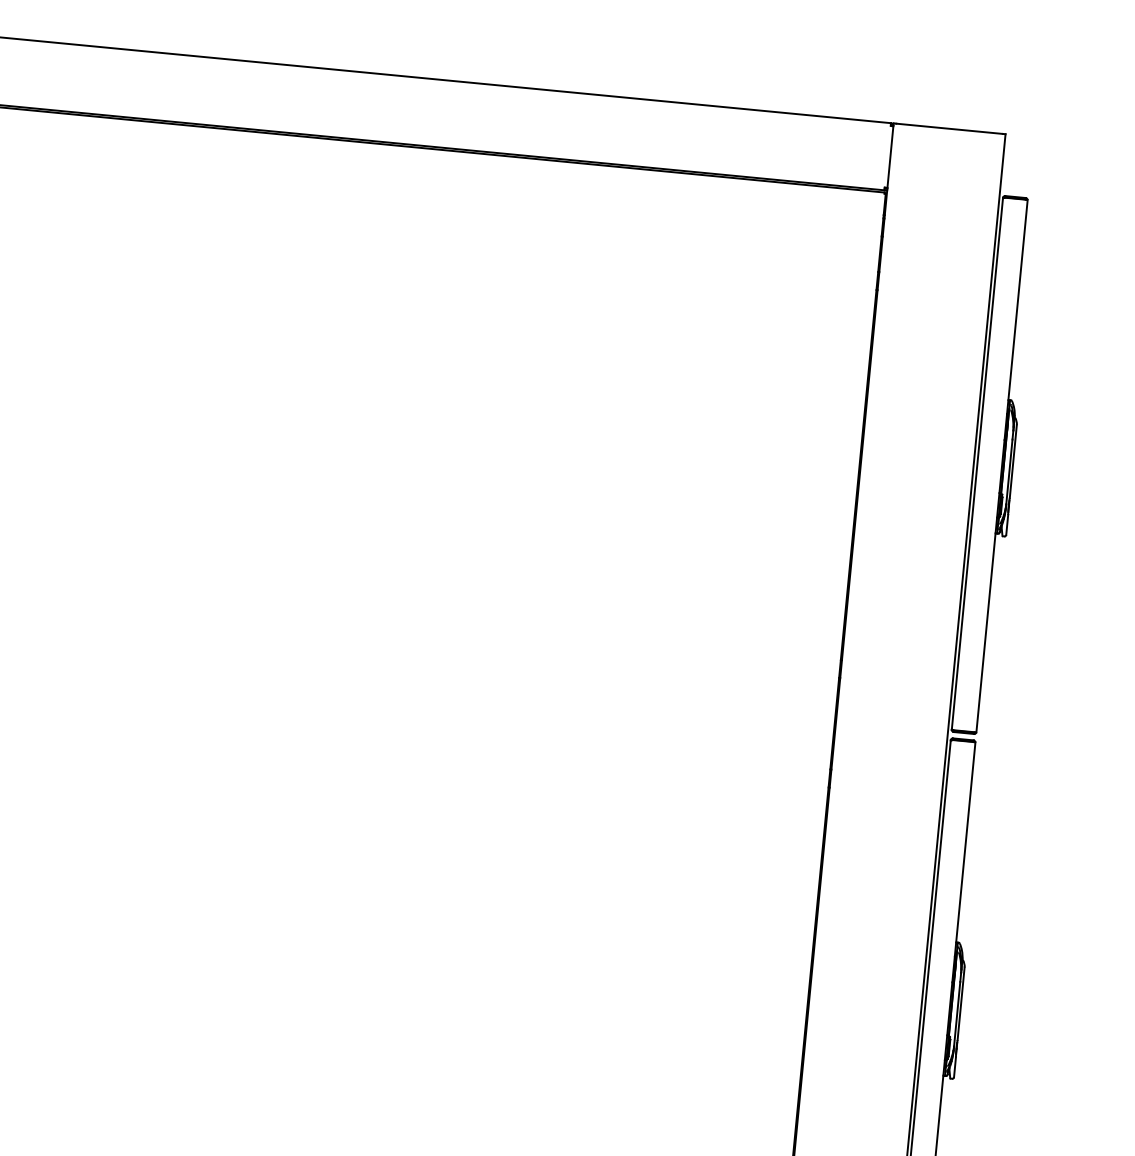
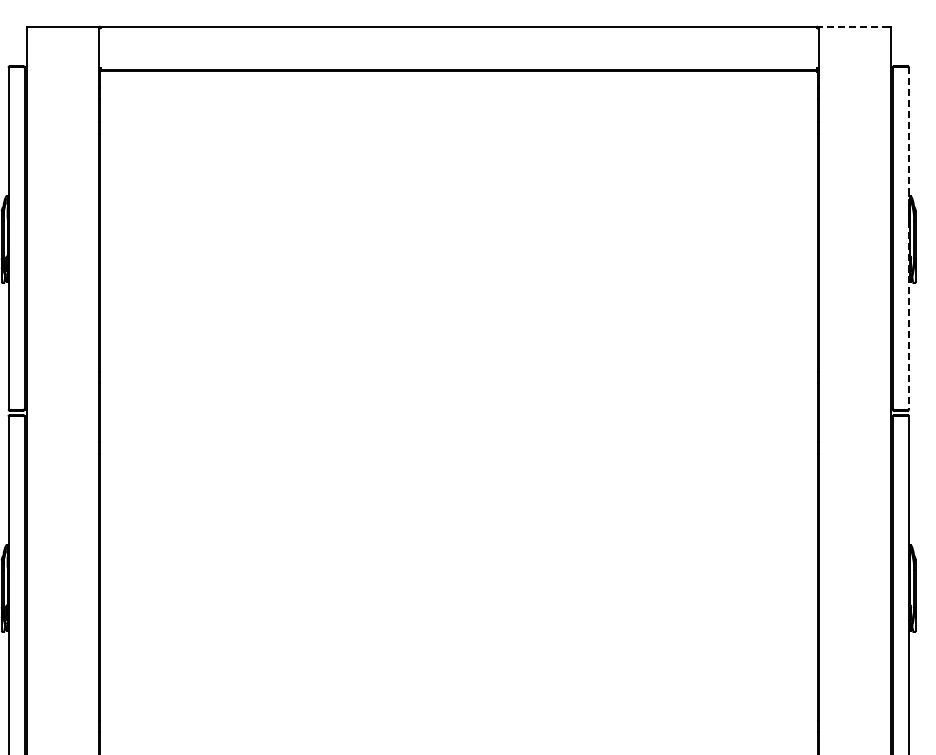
line: (949, 128) -> (854, 26), solid -> dashed
line: (1001, 466) -> (908, 238), solid -> dashed

